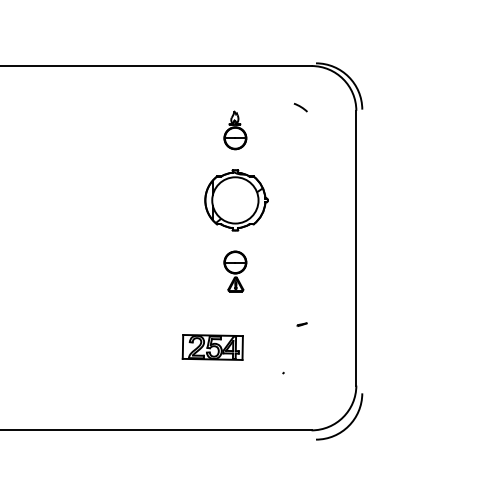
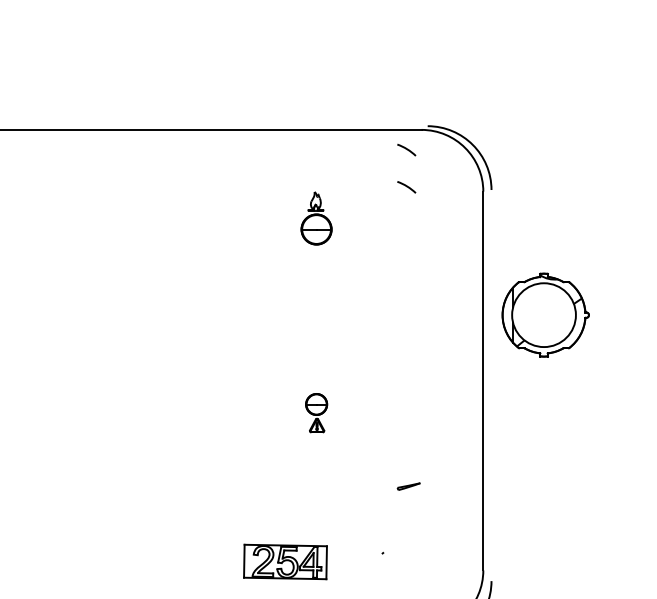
line: (300, 80) -> (406, 149), added
part: (236, 200) -> (545, 315), moved
part: (235, 271) -> (316, 413), size x0.7
part: (301, 324) -> (407, 486), size x1.6
part: (212, 347) -> (285, 562), moved

